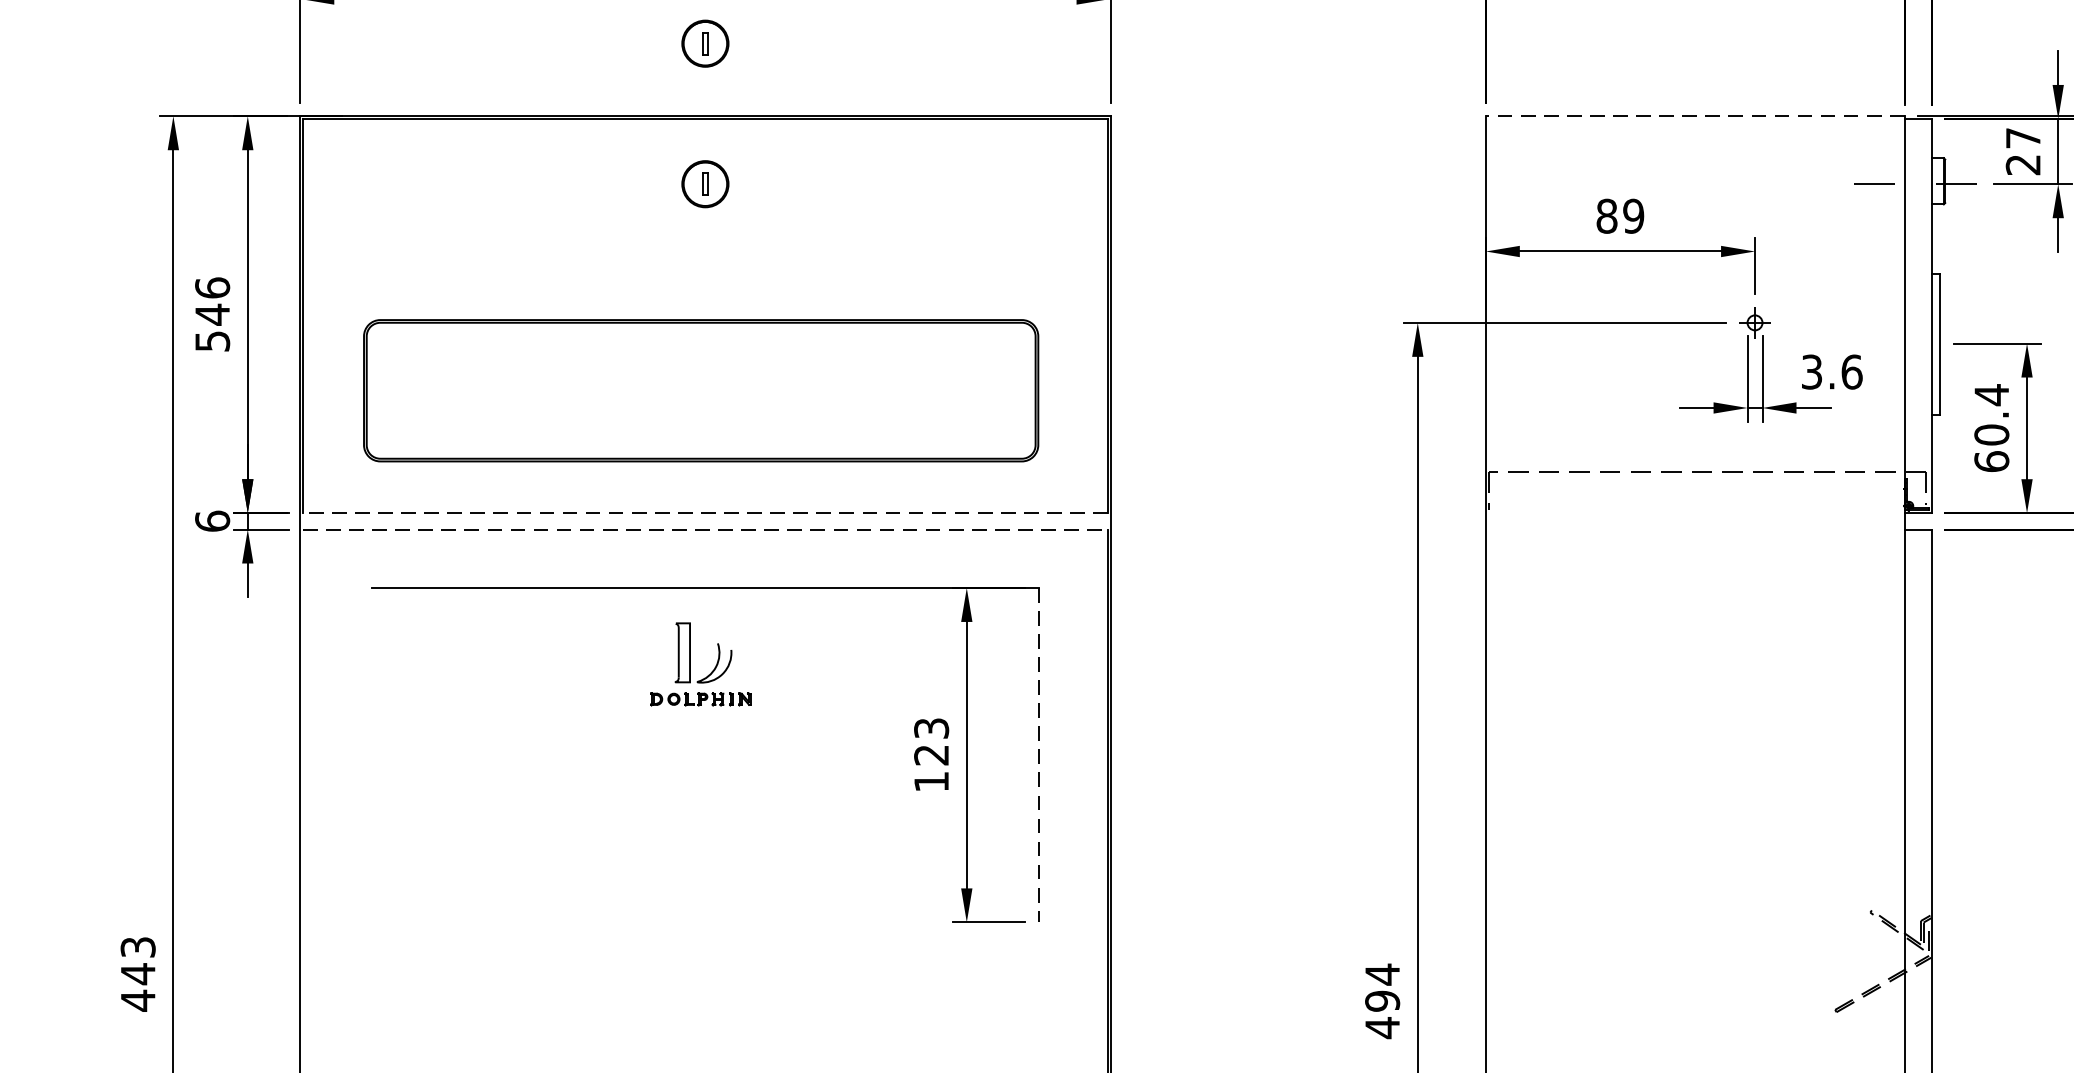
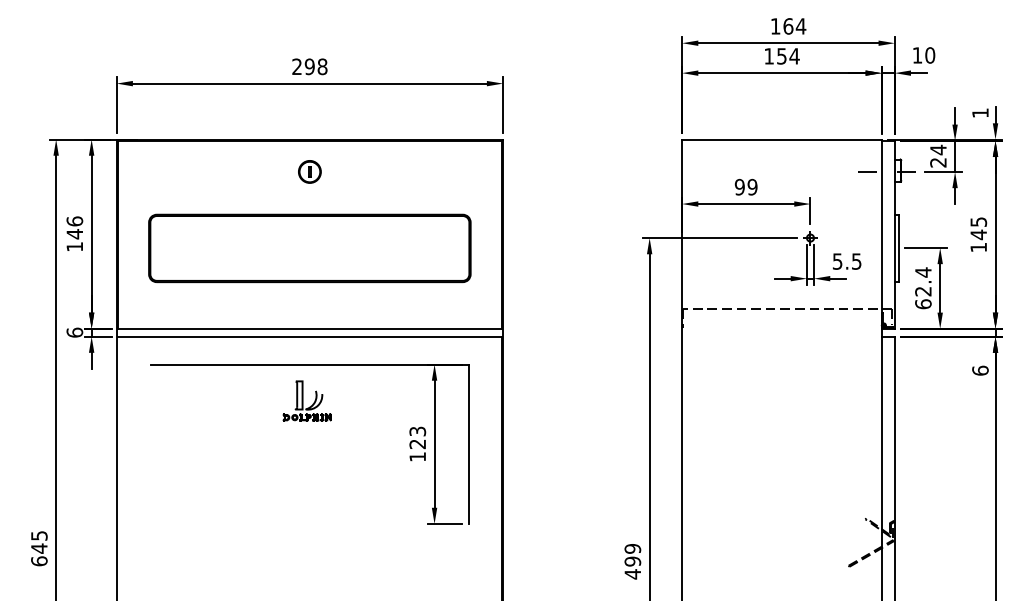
part: (704, 42) -> (309, 104), removed
line: (1694, 116) -> (781, 139), dashed -> solid
text: (2023, 137) -> (938, 149), 27 -> 24
text: (1606, 216) -> (739, 187), 89 -> 99
text: (211, 340) -> (74, 246), 546 -> 146
text: (1832, 371) -> (847, 261), 3.6 -> 5.5
part: (700, 390) -> (309, 248), moved
text: (1992, 434) -> (923, 291), 60.4 -> 62.4
line: (704, 512) -> (309, 328), dashed -> solid
line: (704, 529) -> (309, 336), dashed -> solid
line: (1037, 755) -> (468, 444), dashed -> solid
text: (138, 973) -> (39, 548), 443 -> 645
text: (1381, 973) -> (632, 548), 494 -> 499

